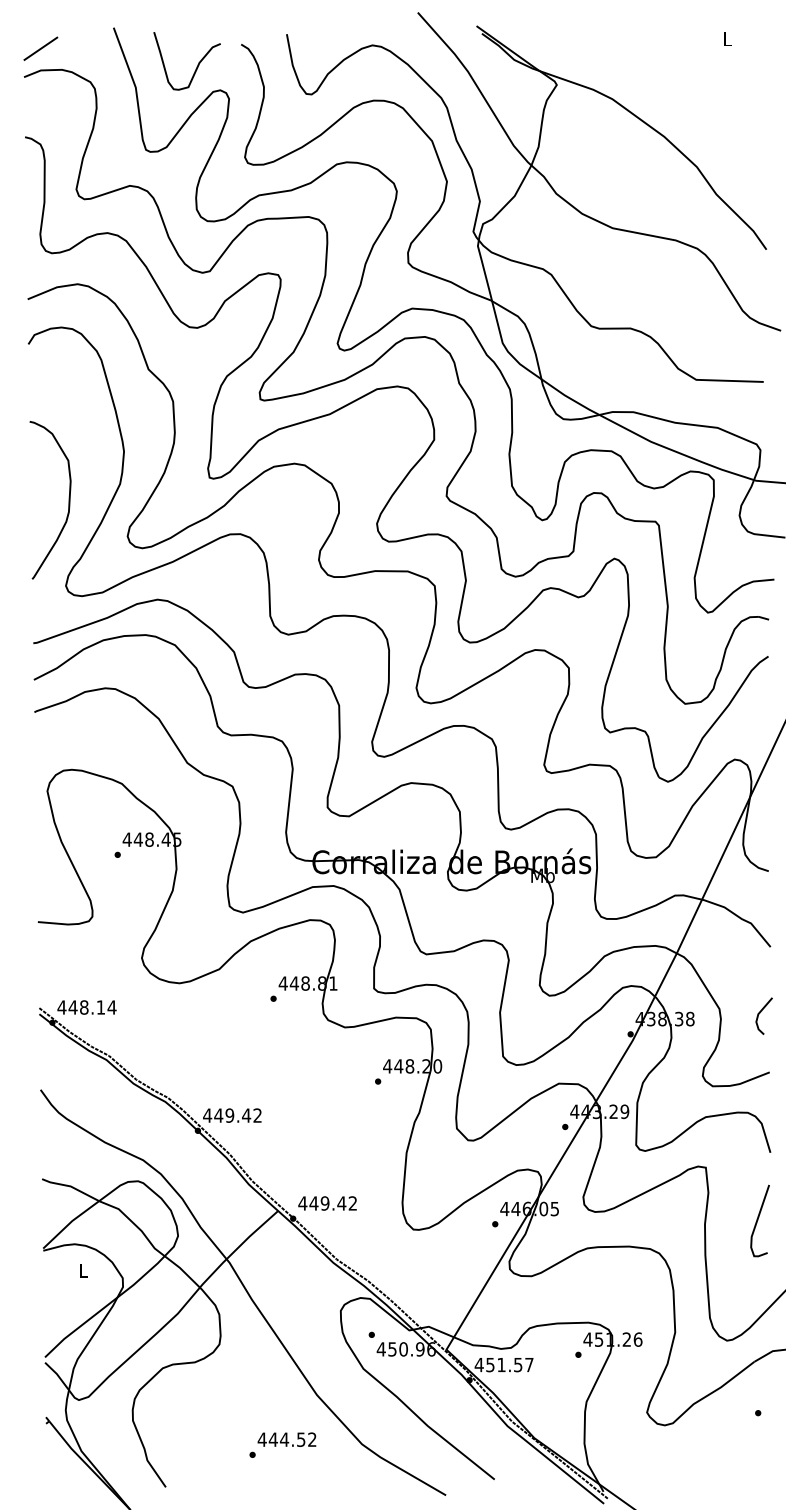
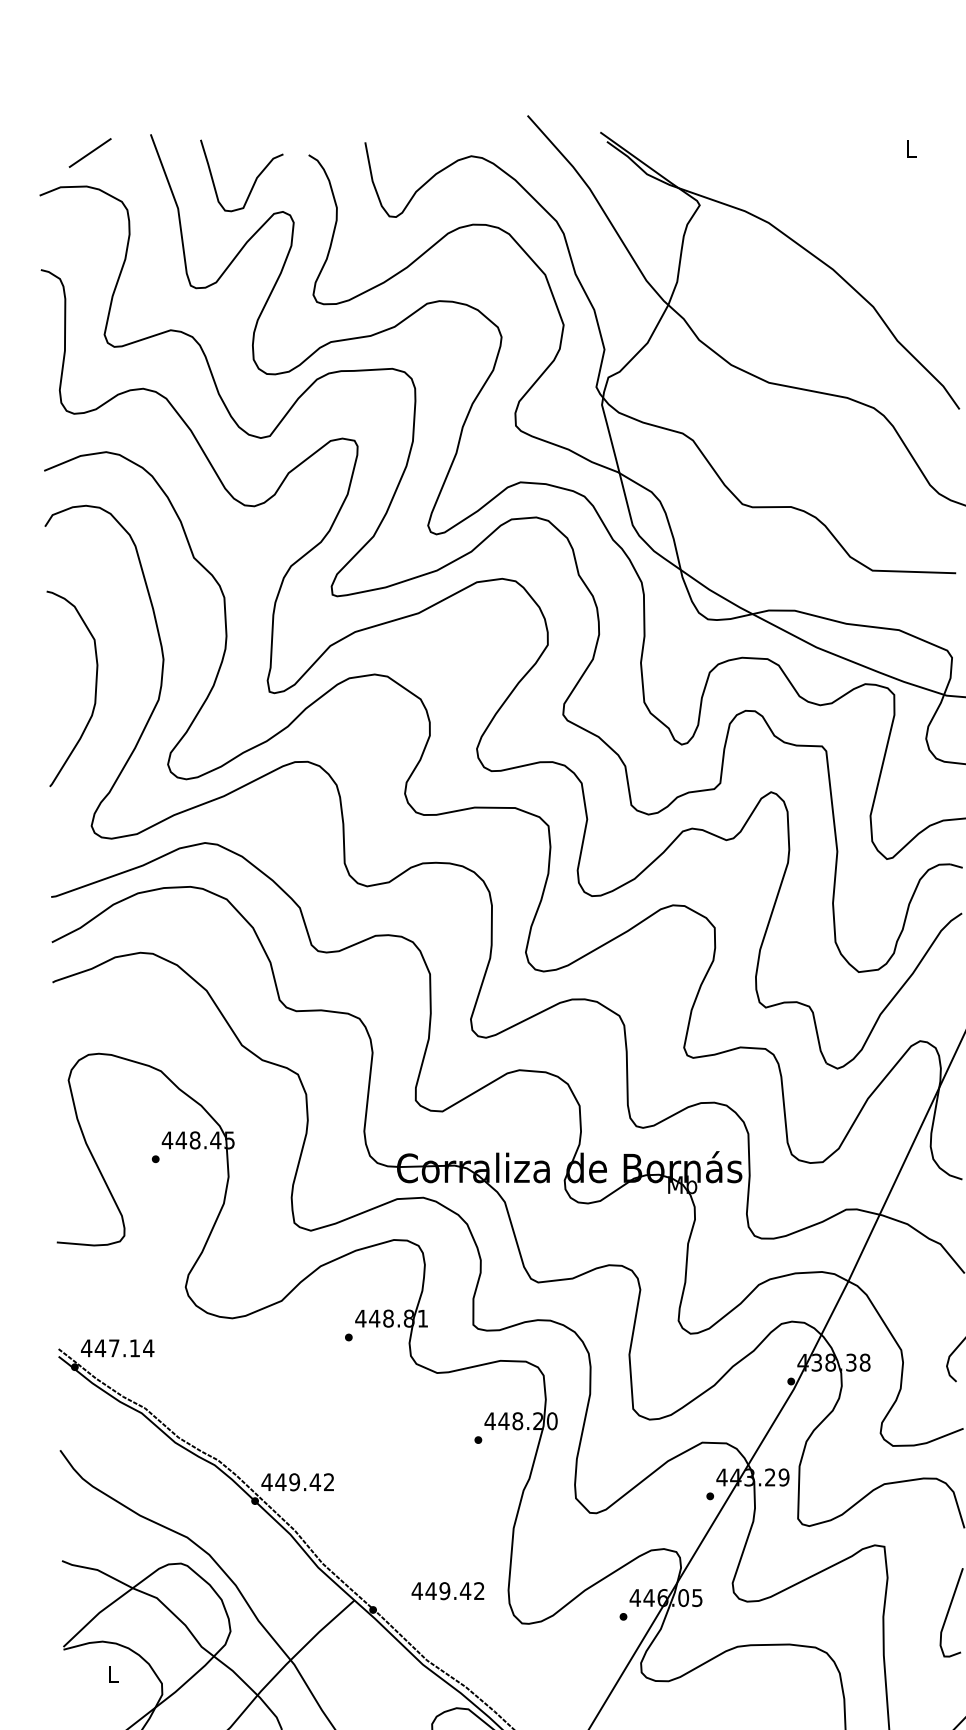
line: (40, 48) -> (89, 152), moved
curve: (68, 500) -> (94, 689), moved
text: (84, 1007) -> (114, 1348), 448.14 -> 447.14
text: (327, 1203) -> (447, 1591), moved

